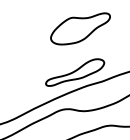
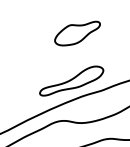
part: (80, 28) -> (77, 33), size x0.7

